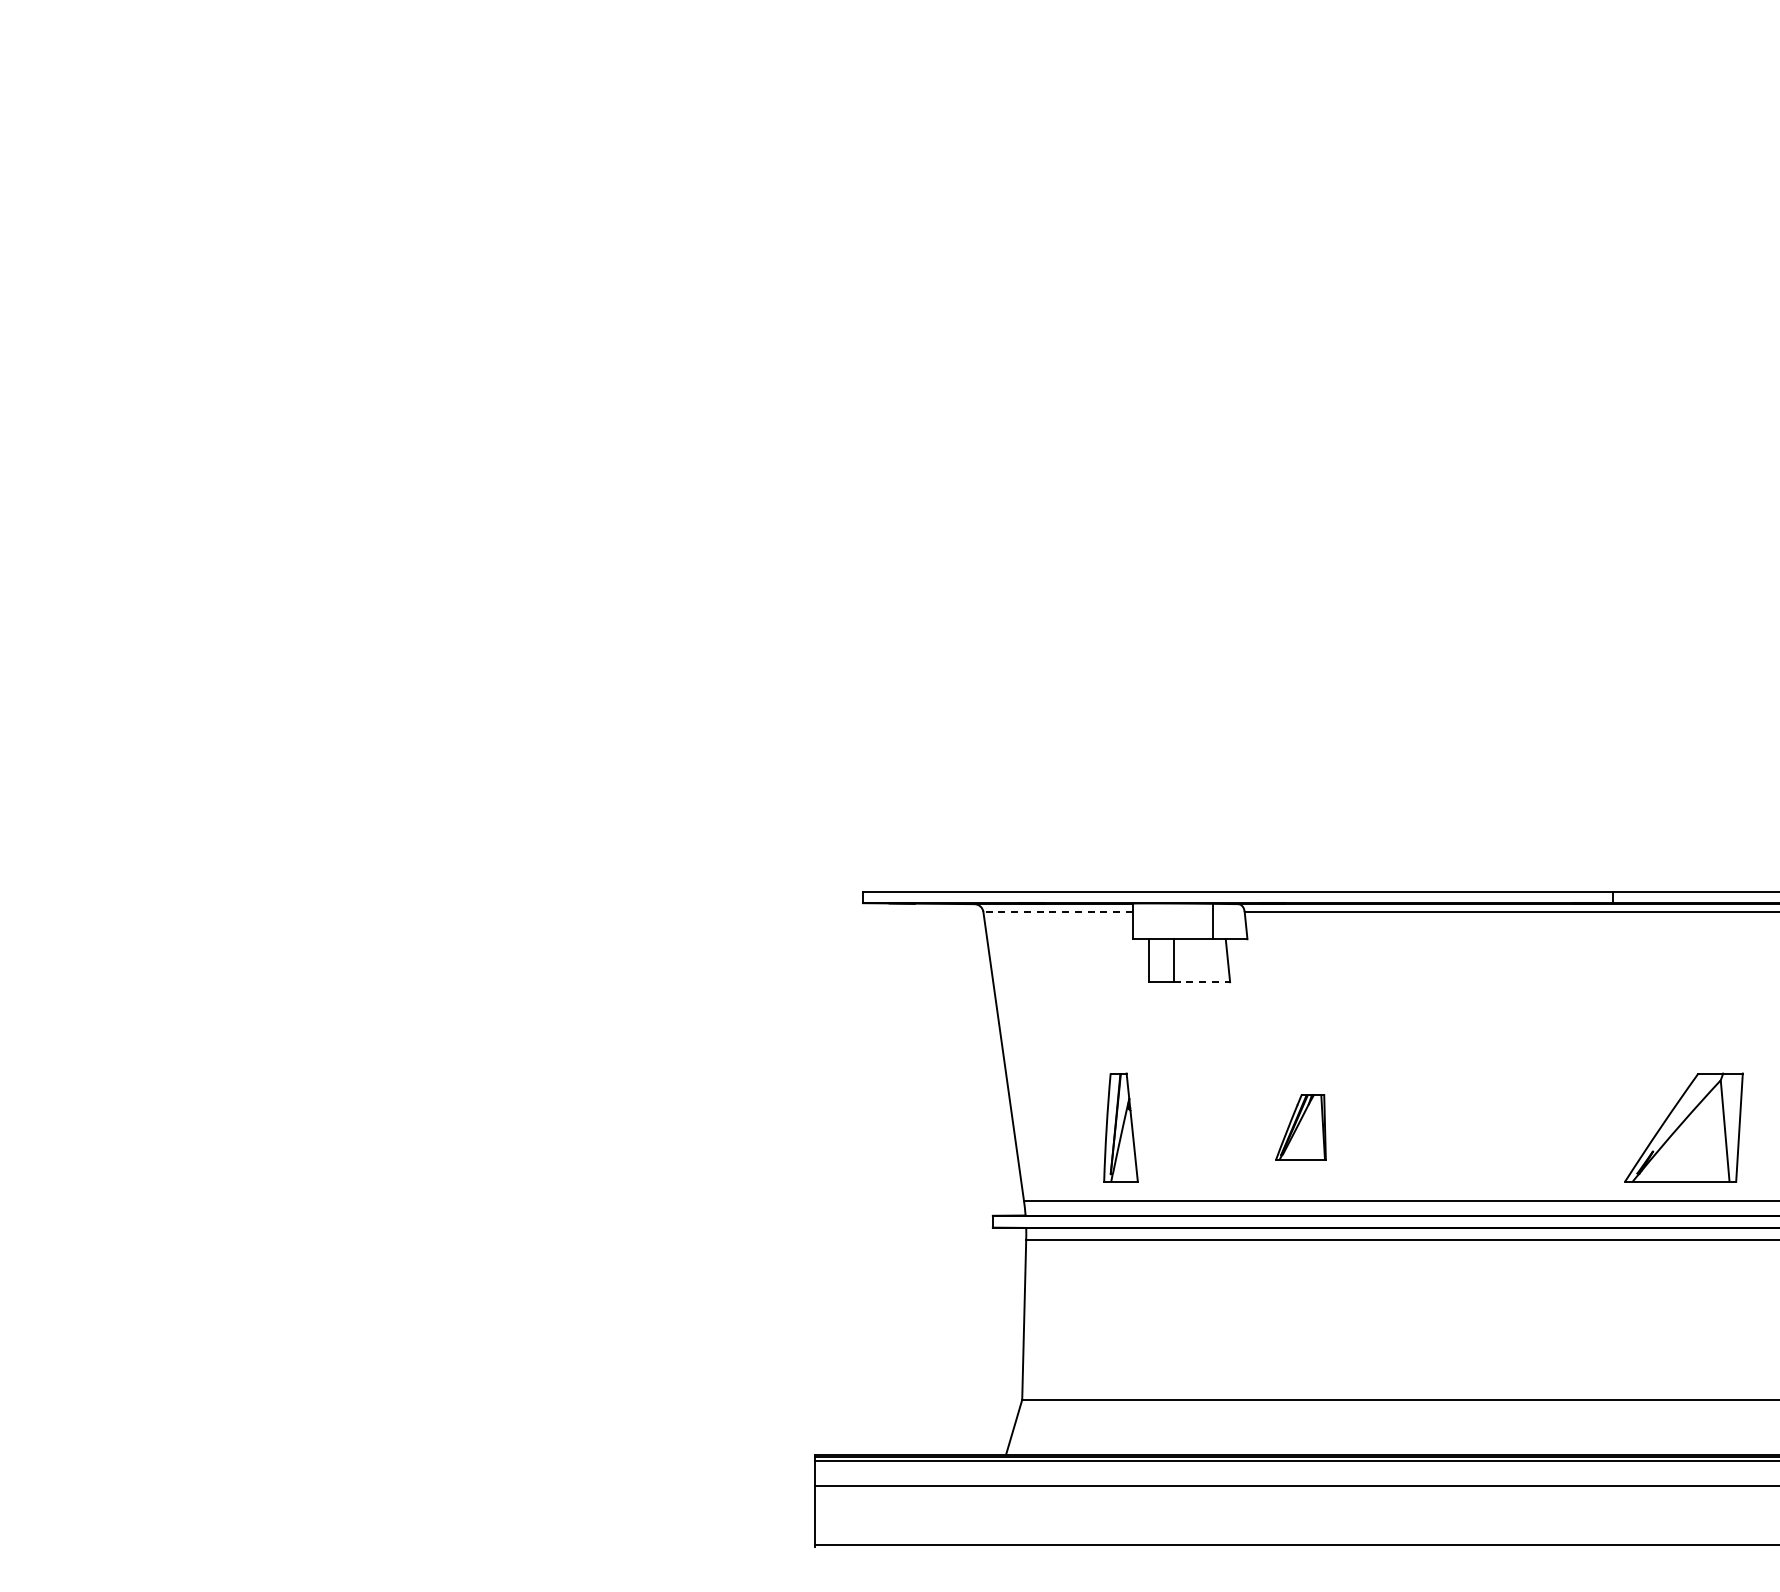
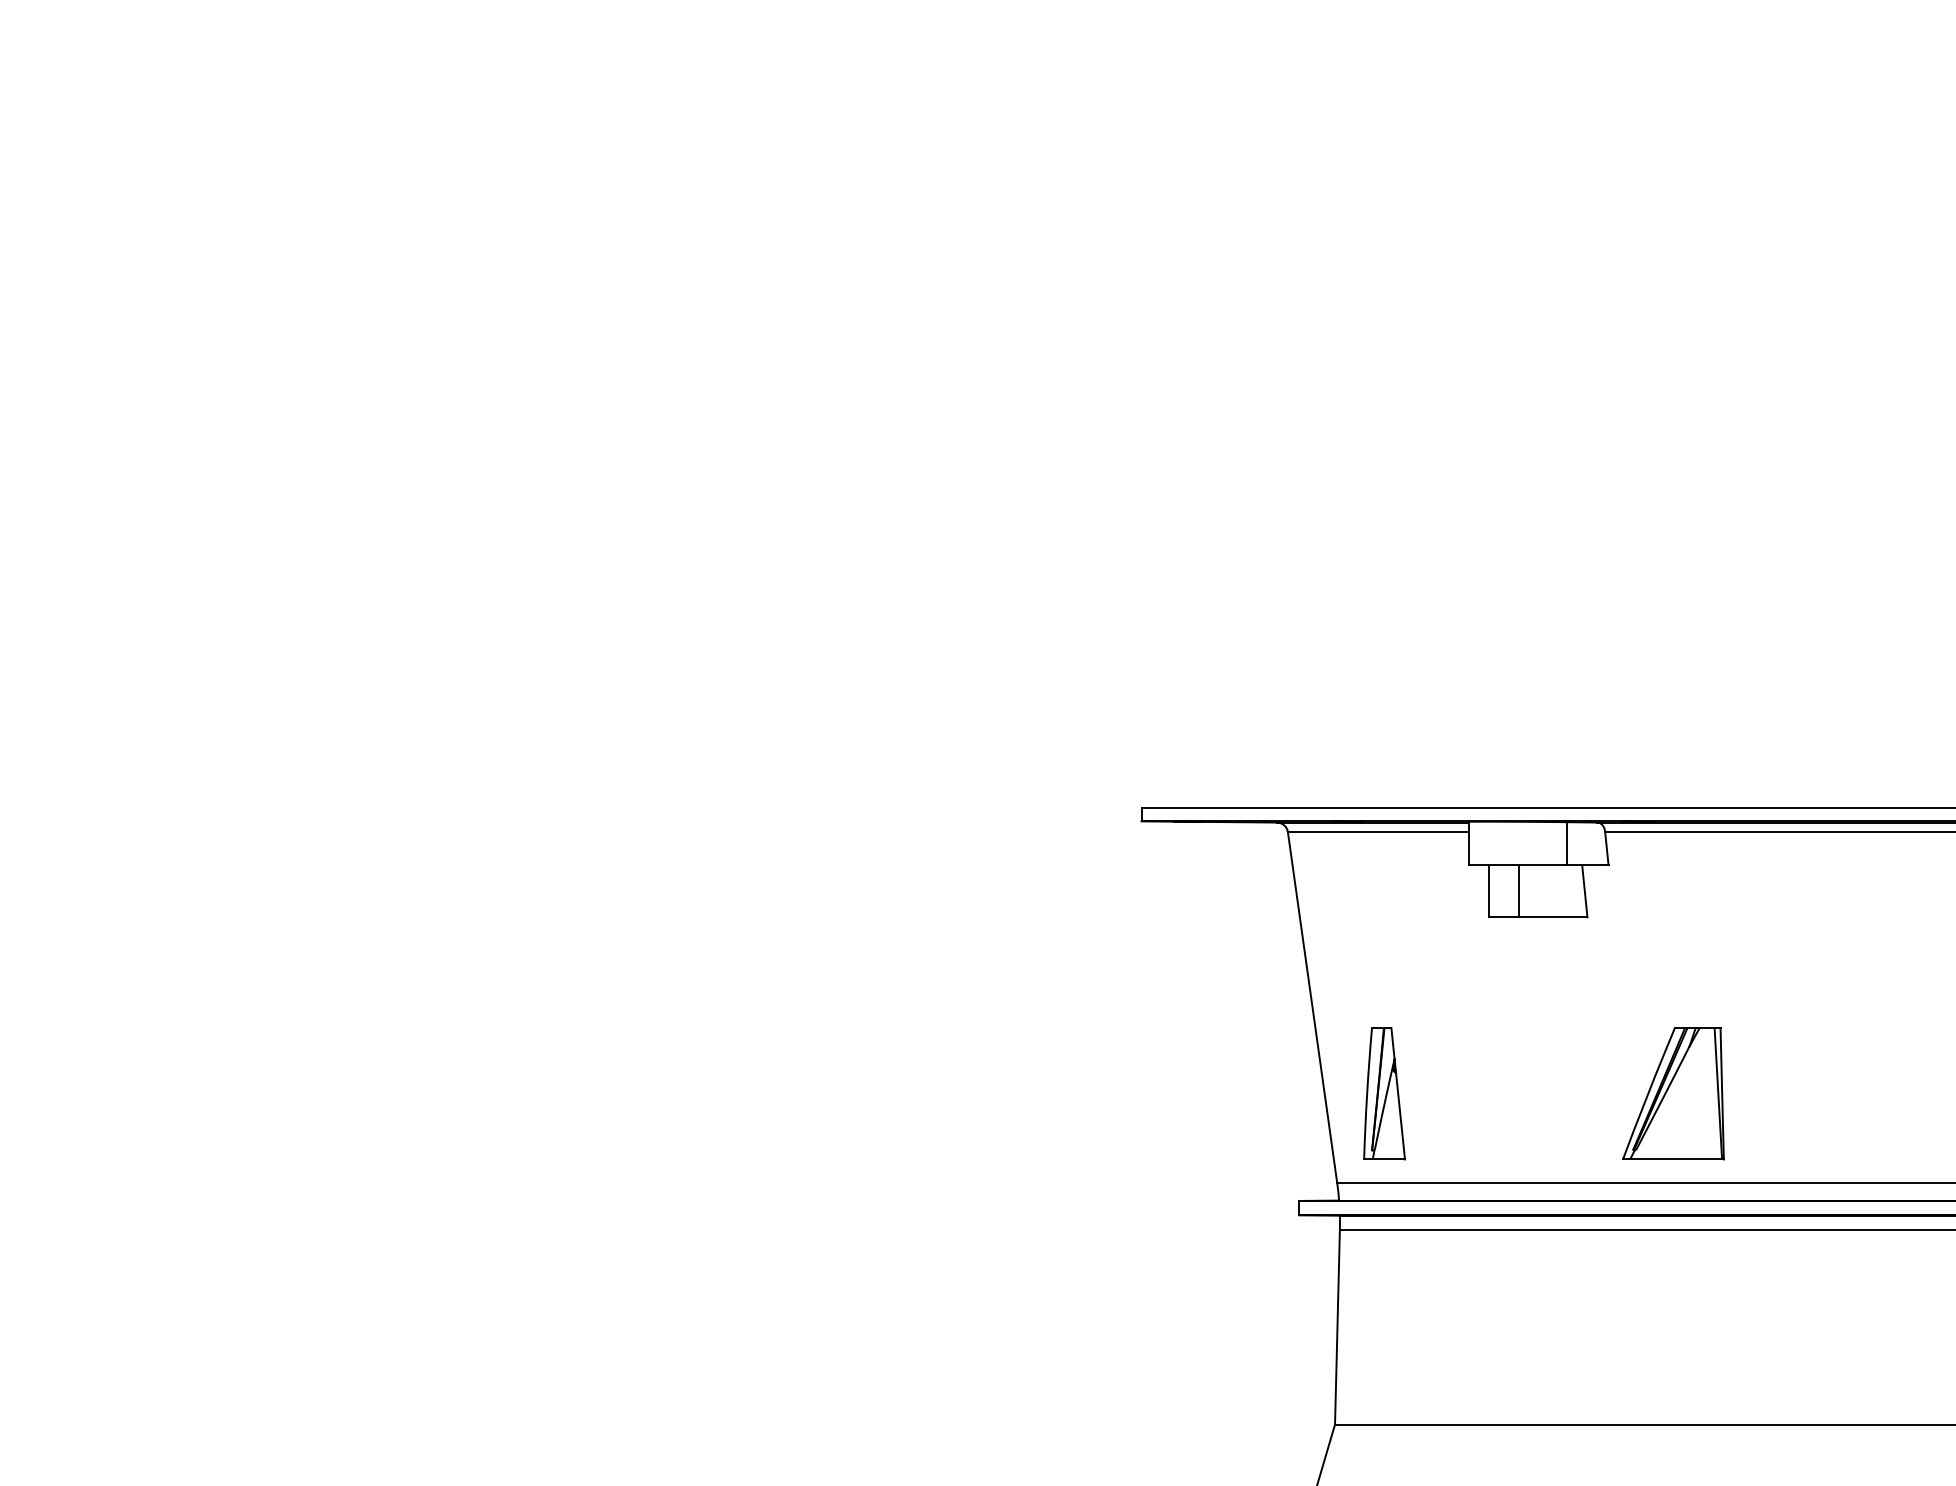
line: (1058, 911) -> (1379, 831), dashed -> solid
line: (1202, 982) -> (1553, 917), dashed -> solid
part: (1120, 1127) -> (1383, 1093), moved
part: (1300, 1127) -> (1672, 1093), size x1.67

